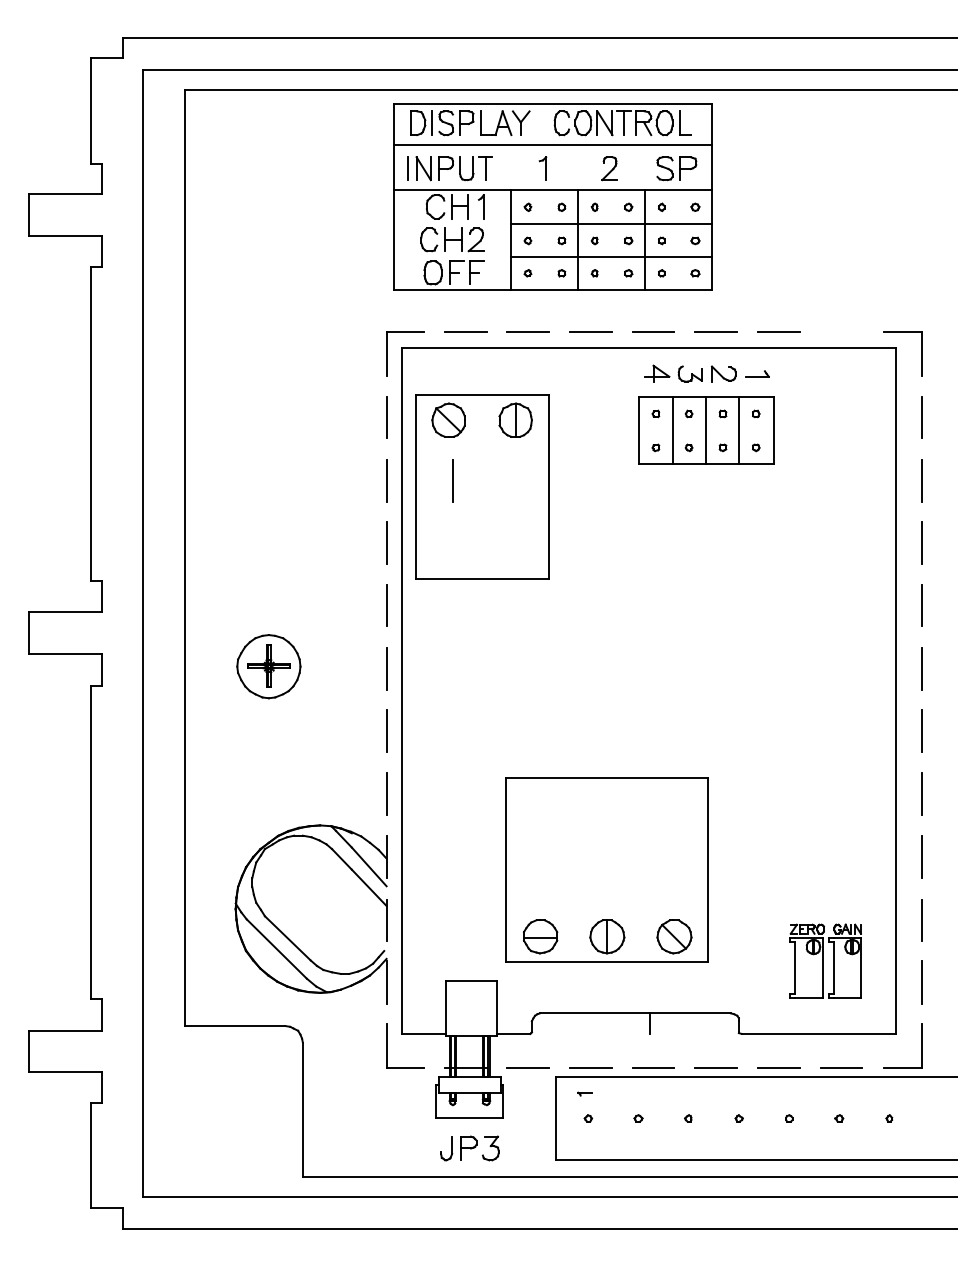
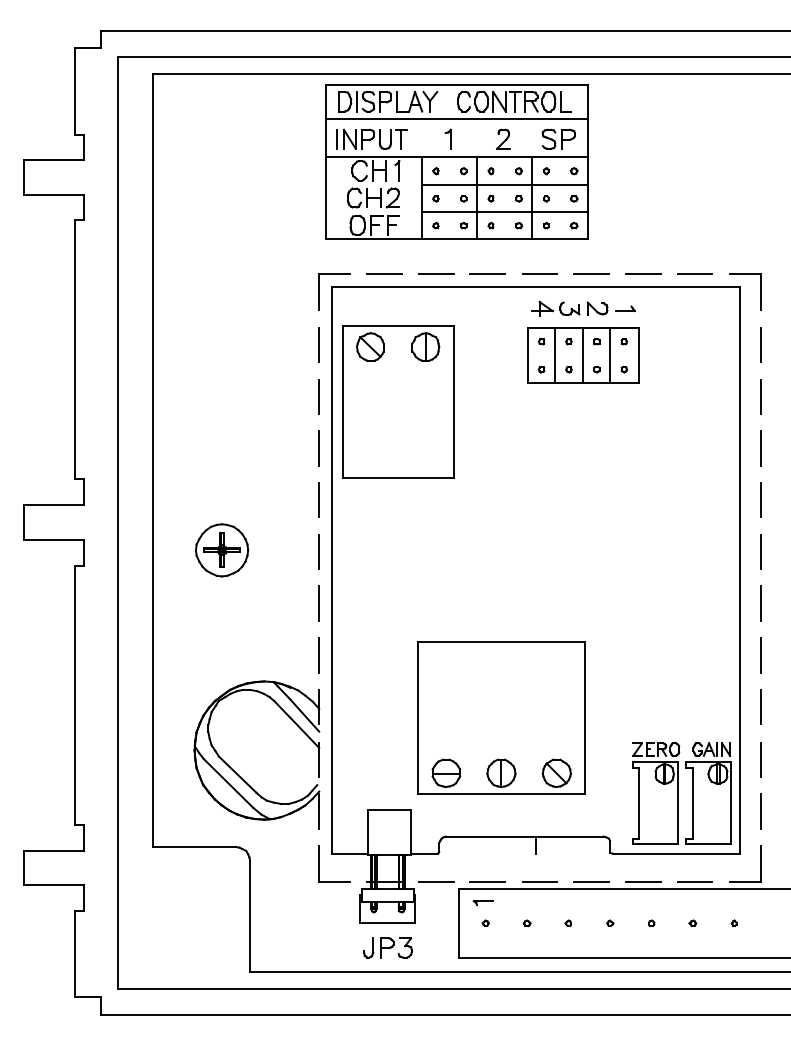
line: (841, 331) -> (694, 273), added
line: (452, 480) -> (373, 396), removed
part: (825, 961) -> (681, 793), size x1.67
part: (584, 1094) -> (482, 903), size x1.67

